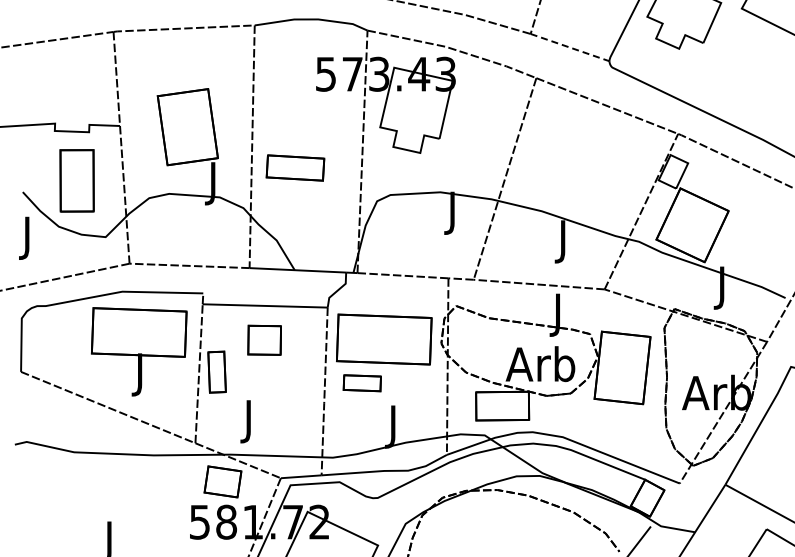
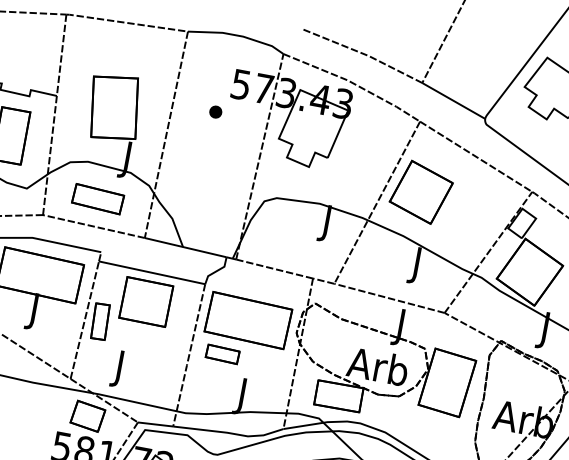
line: (570, 47) -> (454, 100), dashed -> solid
part: (302, 110) -> (215, 111), added
part: (552, 157) -> (421, 191), added
part: (295, 167) -> (98, 198), moved
part: (264, 340) -> (145, 302), size x1.67

